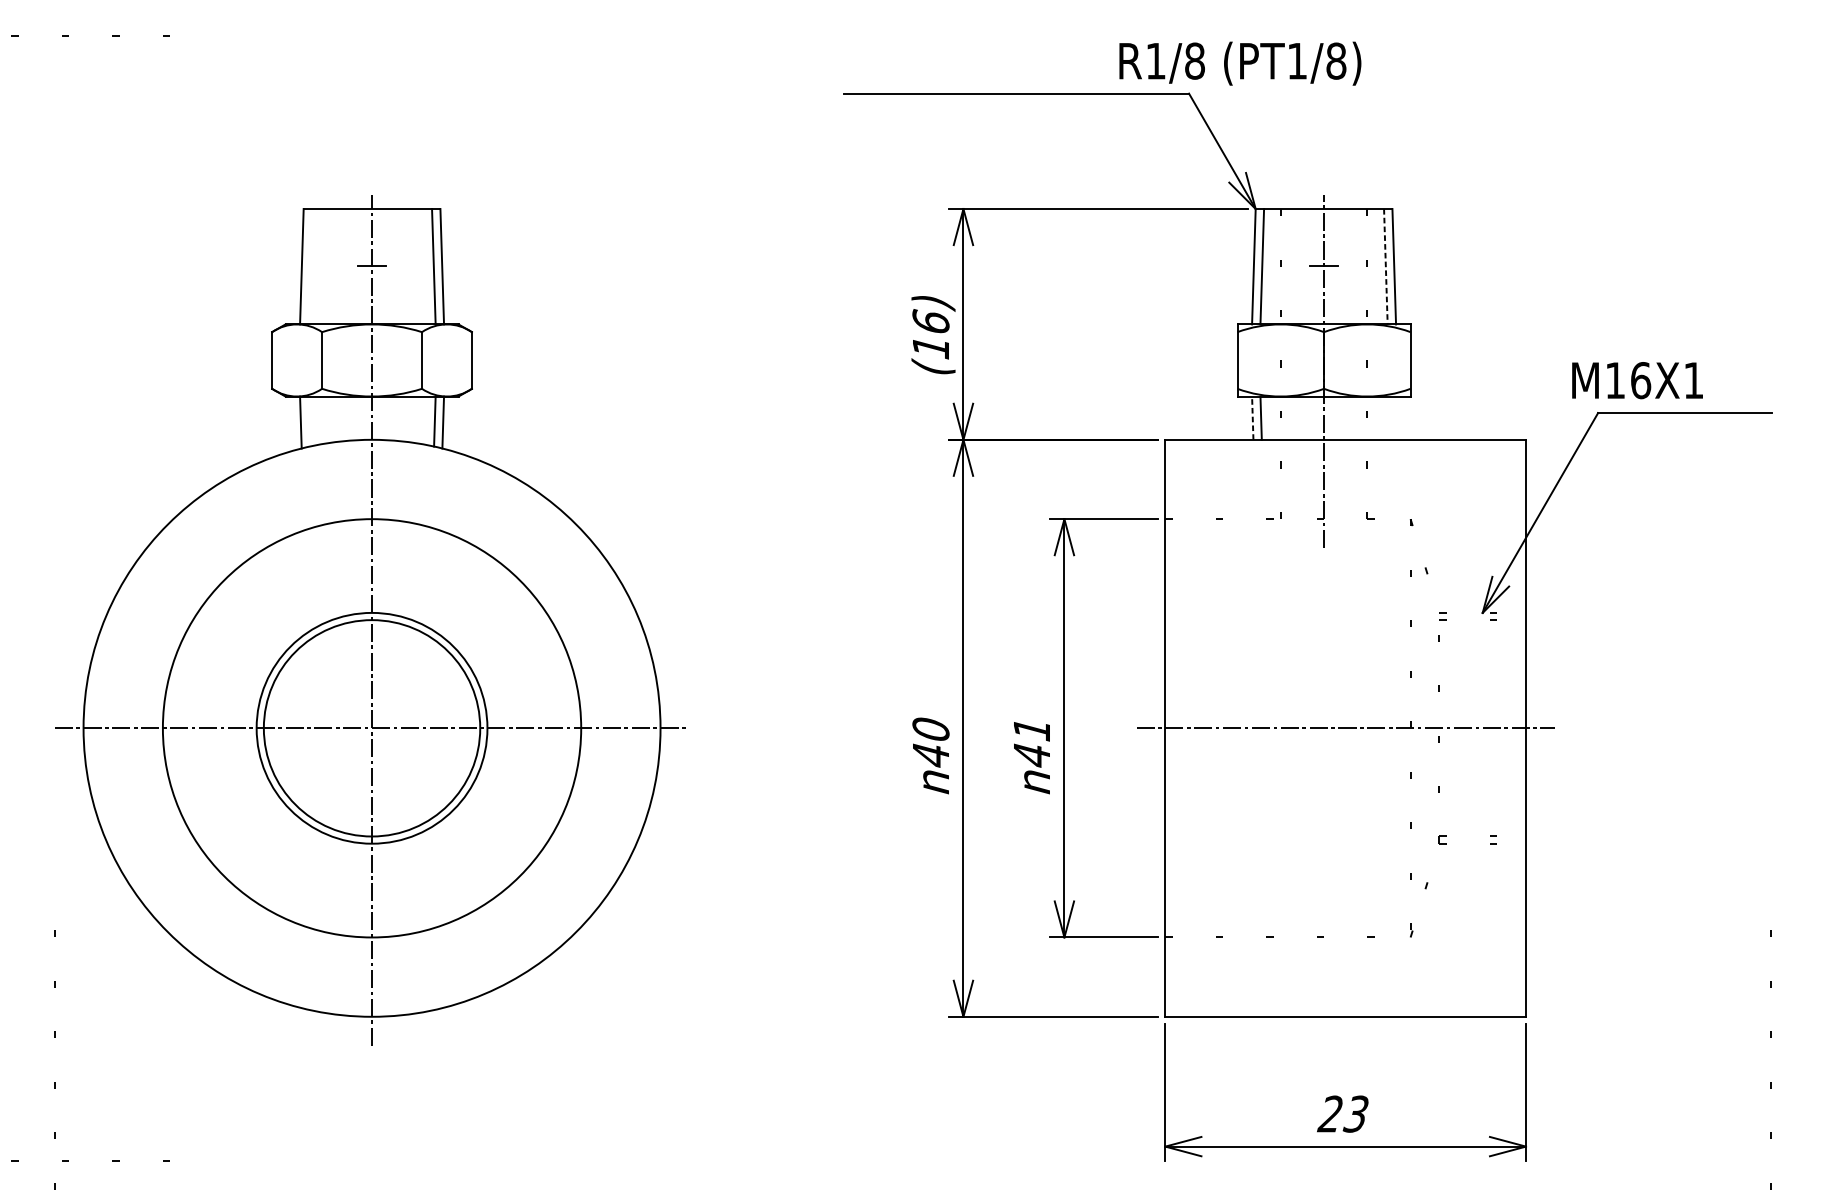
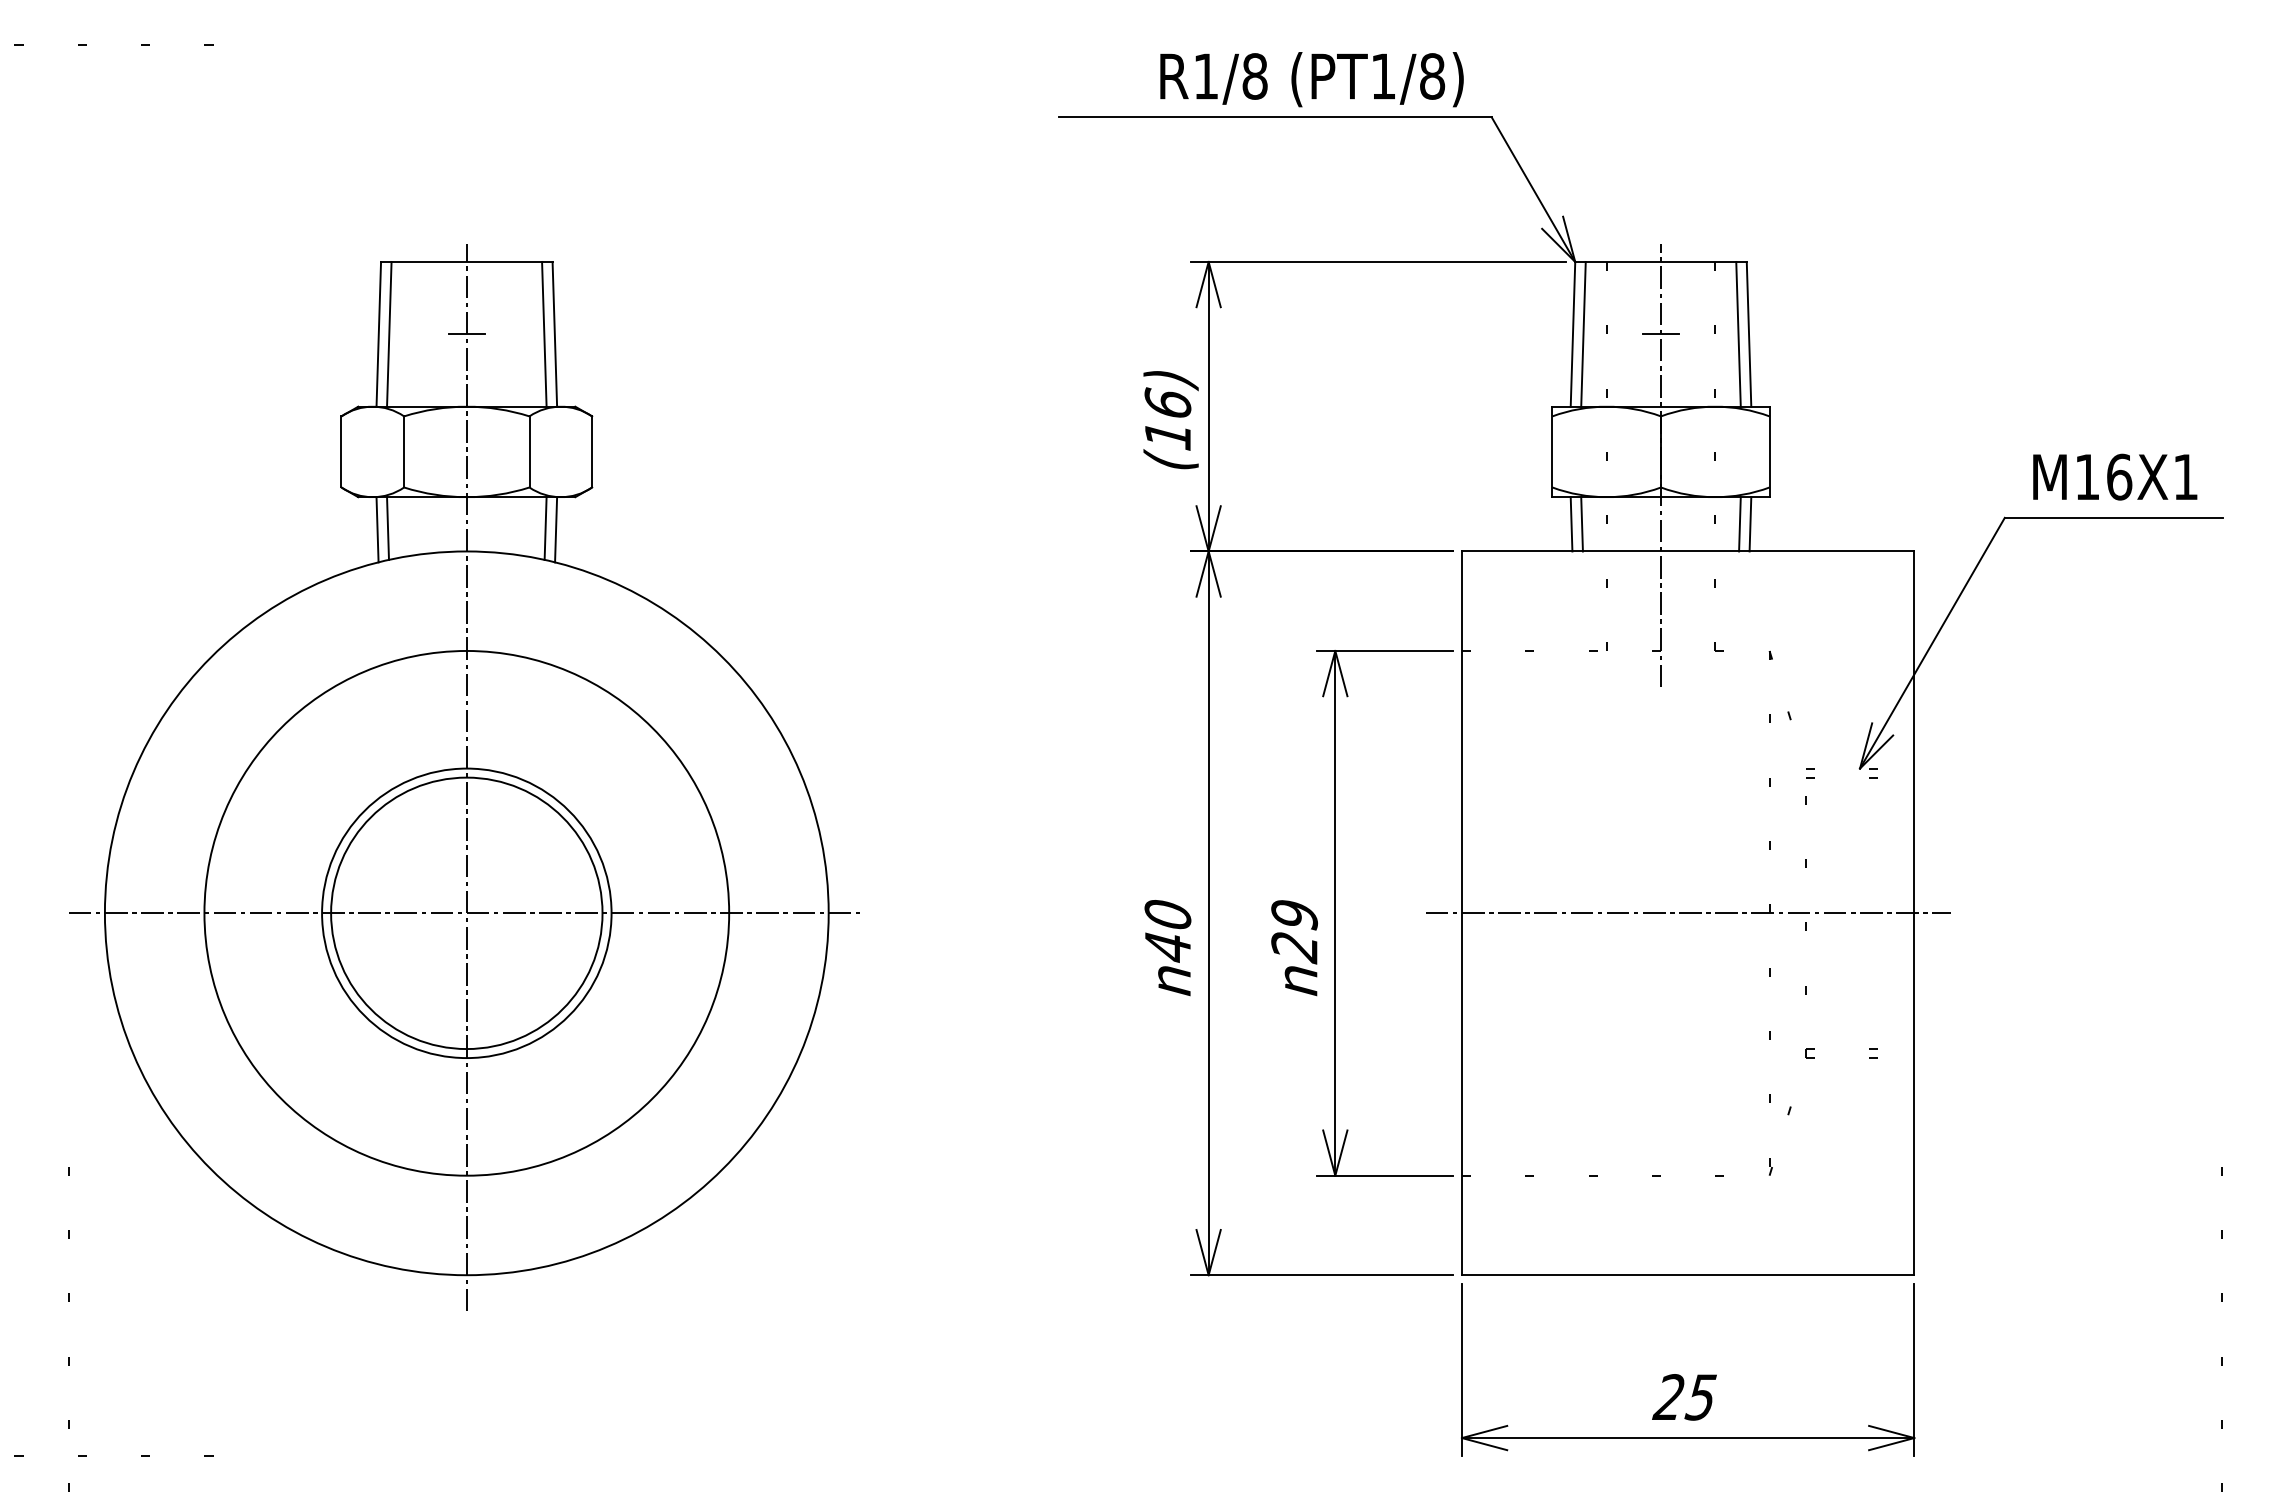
text: (1239, 63) -> (1311, 79), moved
line: (310, 266) -> (389, 333), added
line: (1385, 266) -> (1738, 334), dashed -> solid
text: (1637, 380) -> (2115, 476), moved
line: (1252, 417) -> (1571, 523), dashed -> solid
line: (1386, 418) -> (1739, 524), added
line: (1395, 418) -> (1750, 524), added
line: (309, 421) -> (388, 528), added
text: (1031, 743) -> (1294, 932), 41 -> 29
text: (1355, 1114) -> (1700, 1397), 23 -> 25

